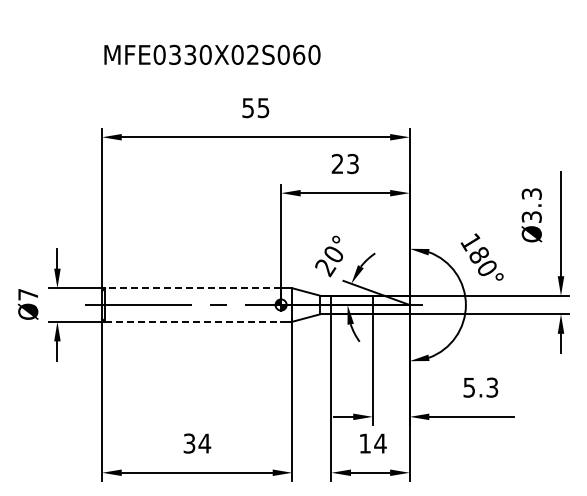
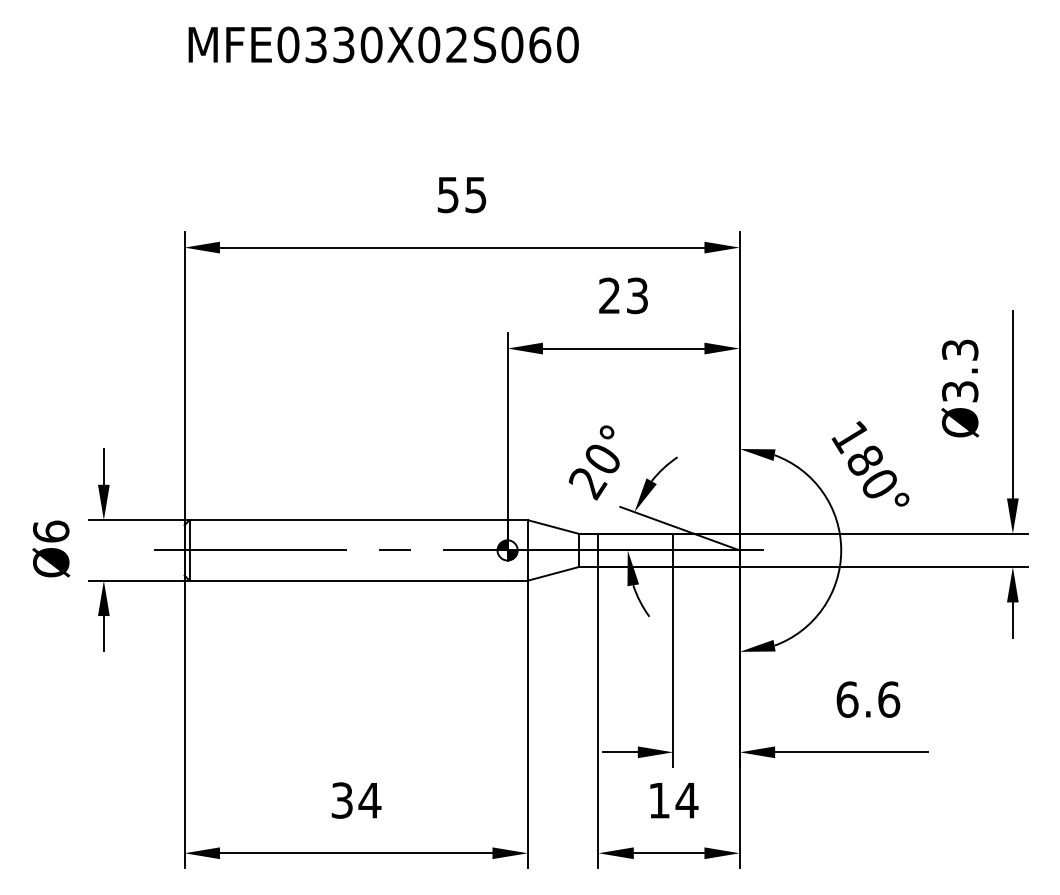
text: (212, 54) -> (383, 44), moved
line: (192, 288) -> (347, 520), dashed -> solid
text: (28, 294) -> (51, 531), Ø7 -> Ø6
line: (193, 321) -> (349, 580), dashed -> solid
text: (480, 387) -> (867, 699), 5.3 -> 6.6

